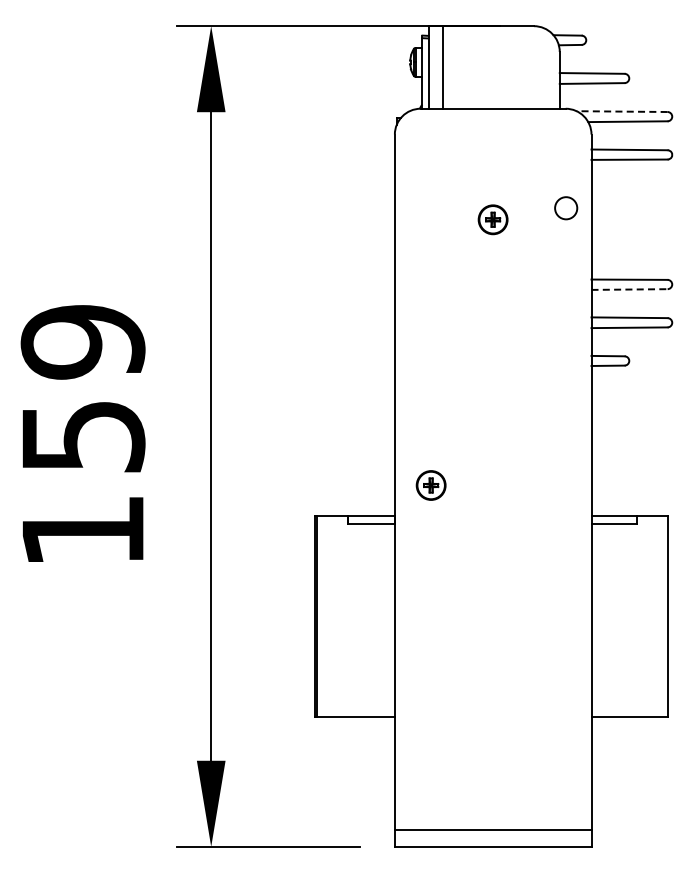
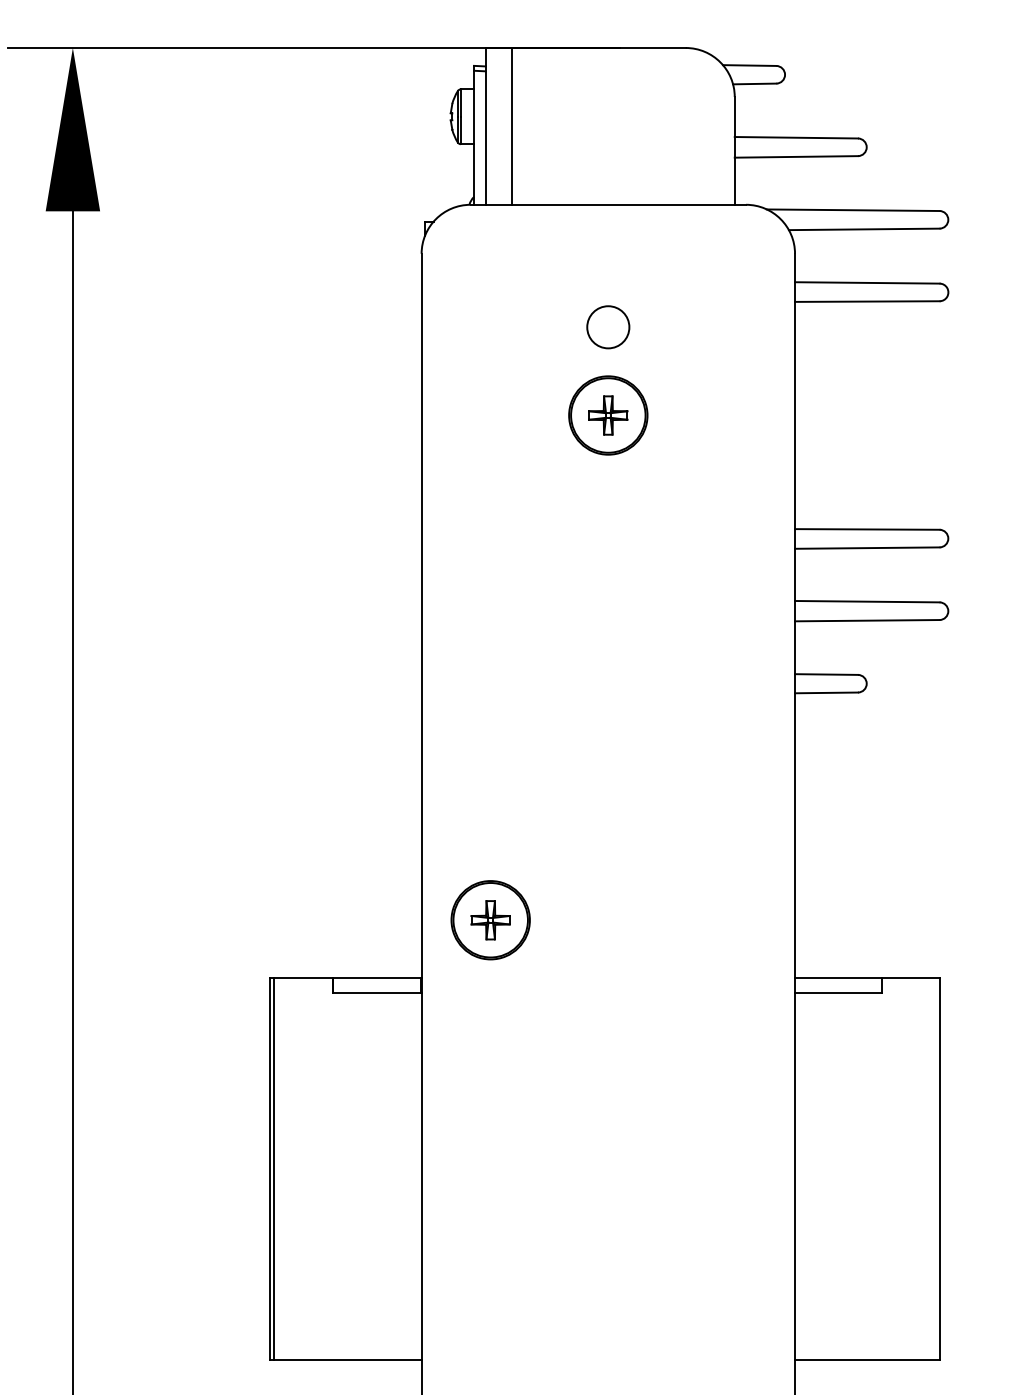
line: (622, 111) -> (853, 210), dashed -> solid
circle: (566, 208) -> (608, 327), moved
part: (492, 219) -> (607, 415), size x1.43
line: (630, 289) -> (869, 548), dashed -> solid
part: (430, 485) -> (489, 920), size x1.43

